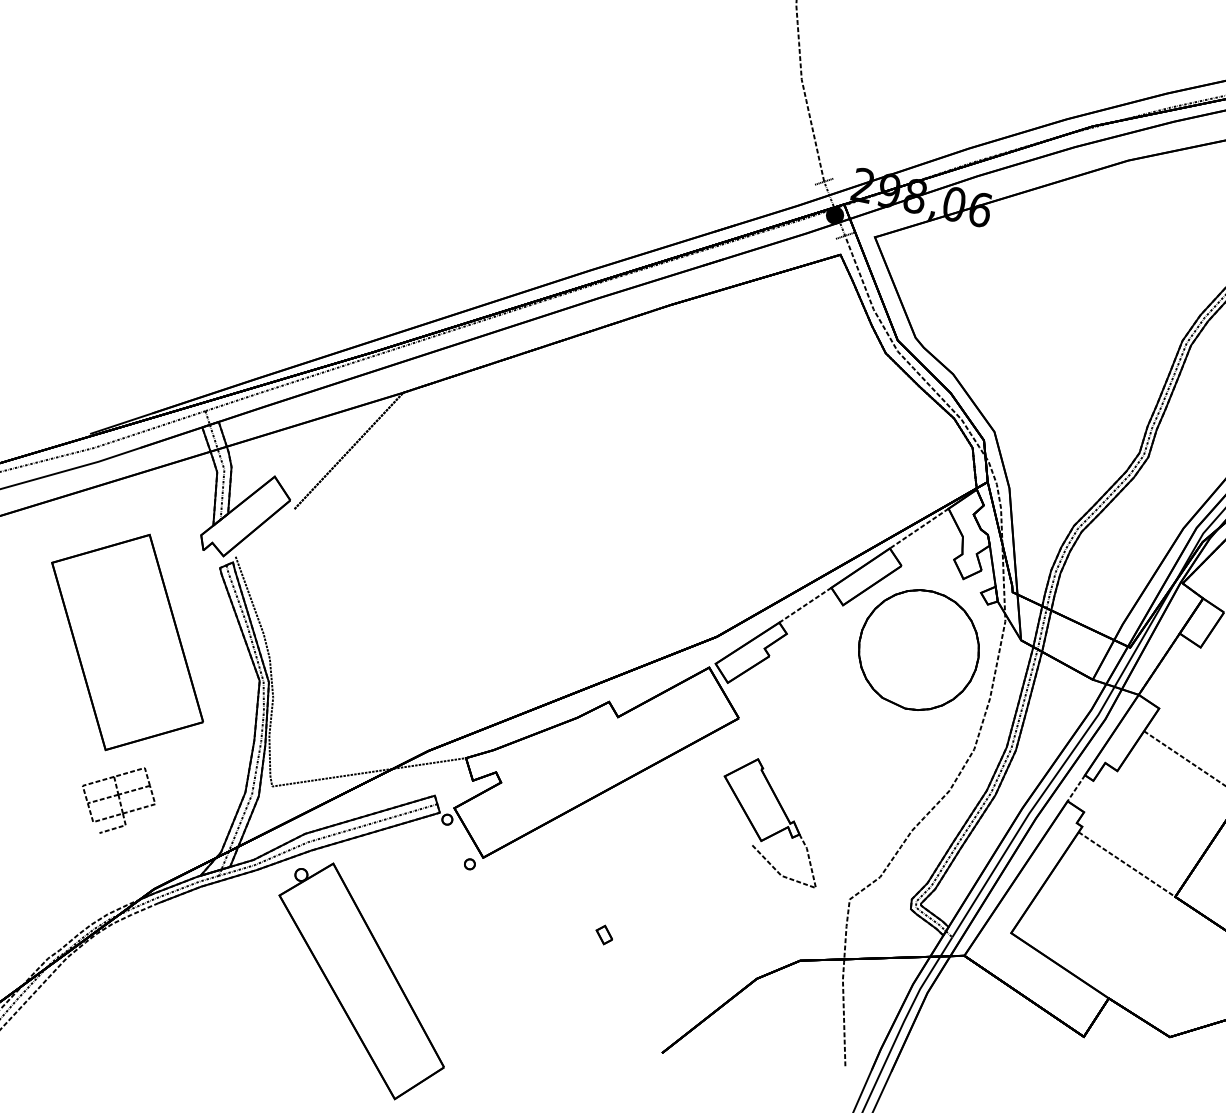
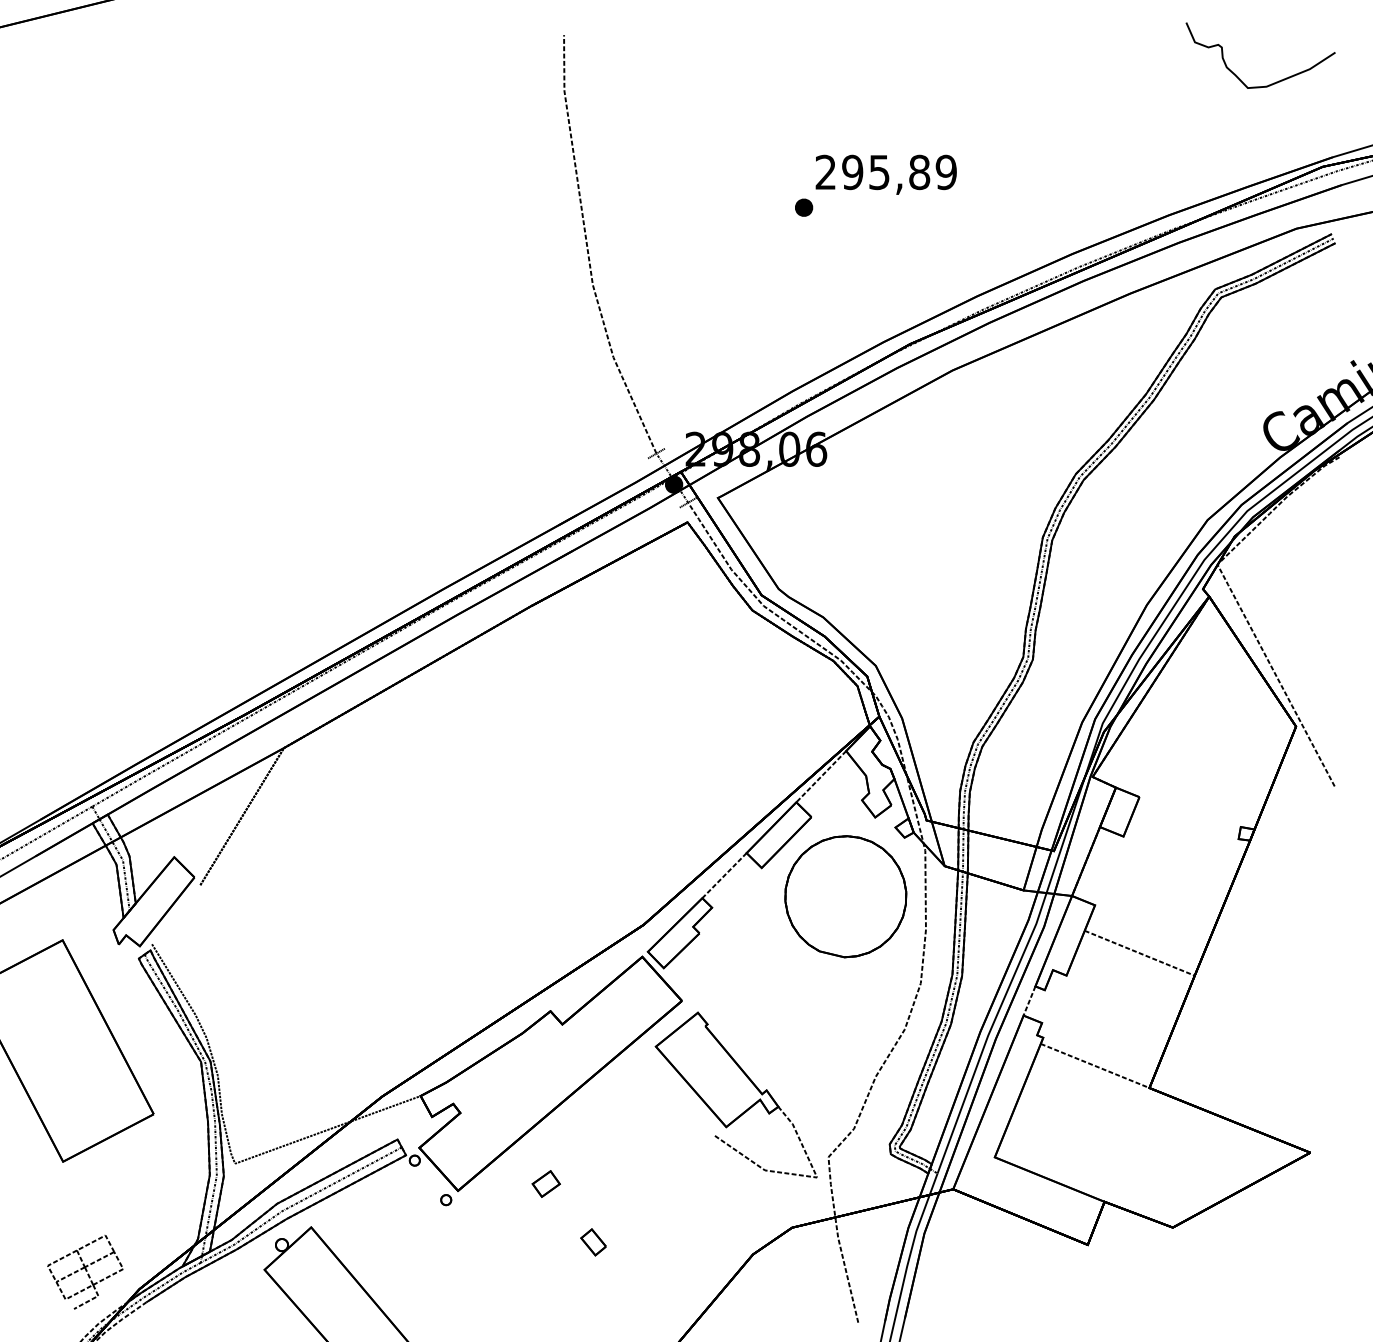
part: (117, 799) -> (85, 1272), moved
part: (772, 819) -> (735, 1094), size x1.43
part: (569, 868) -> (545, 1183), added
part: (604, 935) -> (593, 1242), size x1.43

